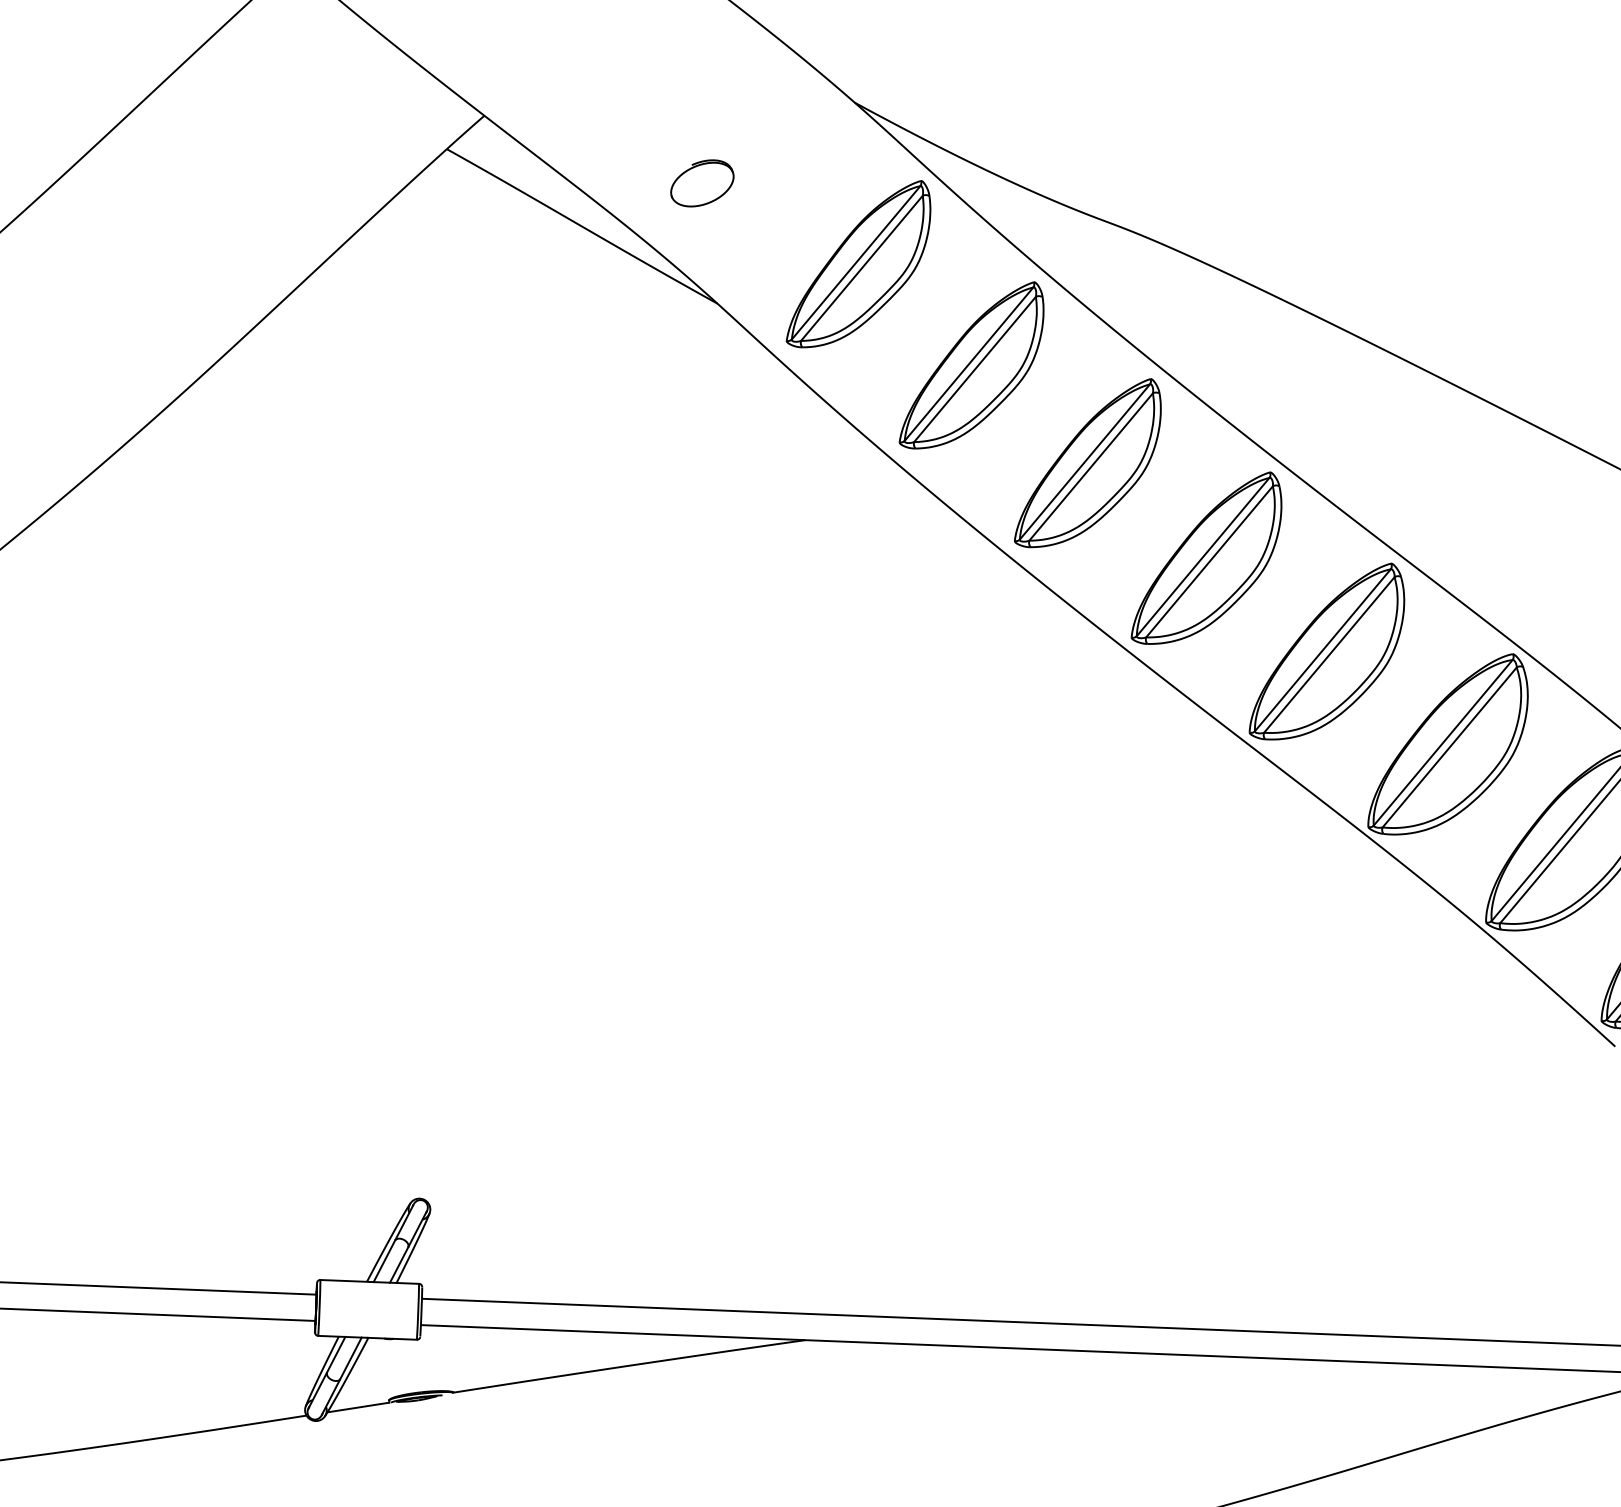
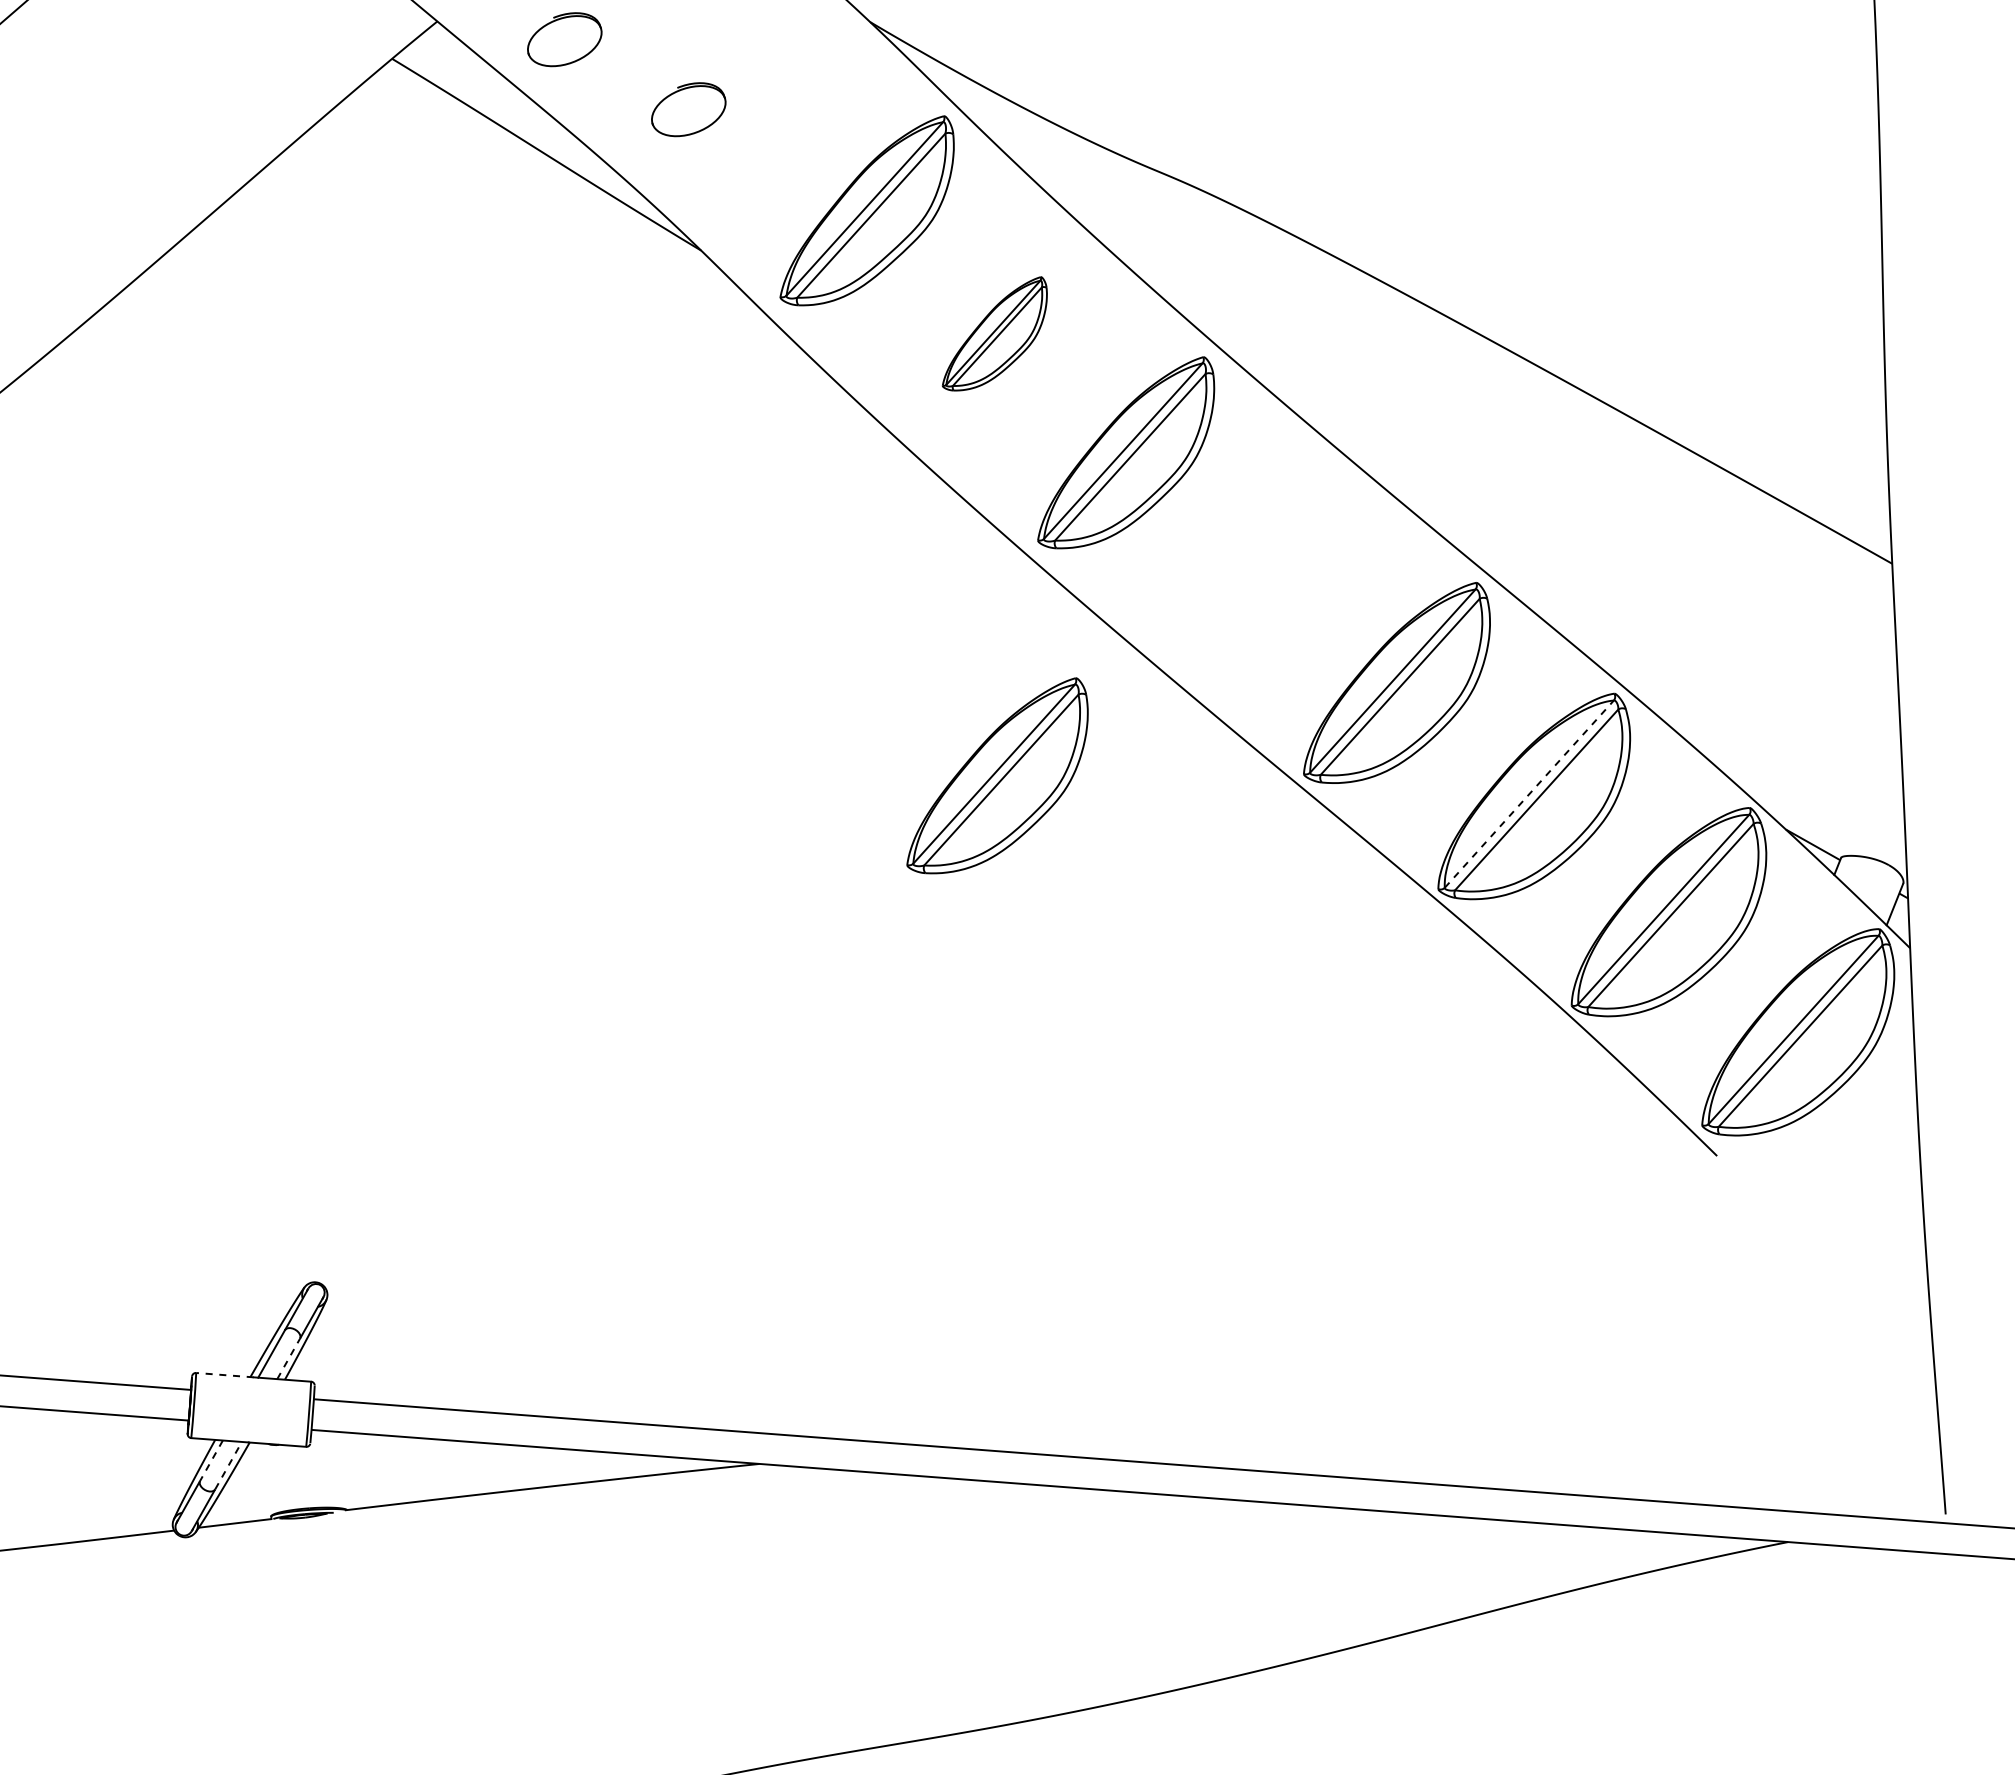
part: (593, 127) -> (564, 39), added
part: (971, 365) -> (994, 333), size x0.6
part: (1206, 558) -> (997, 775), moved
line: (1443, 742) -> (1529, 793), solid -> dashed
line: (398, 1264) -> (288, 1358), solid -> dashed
line: (344, 1281) -> (224, 1375), solid -> dashed
line: (336, 1355) -> (211, 1461), solid -> dashed
line: (350, 1358) -> (228, 1465), solid -> dashed

